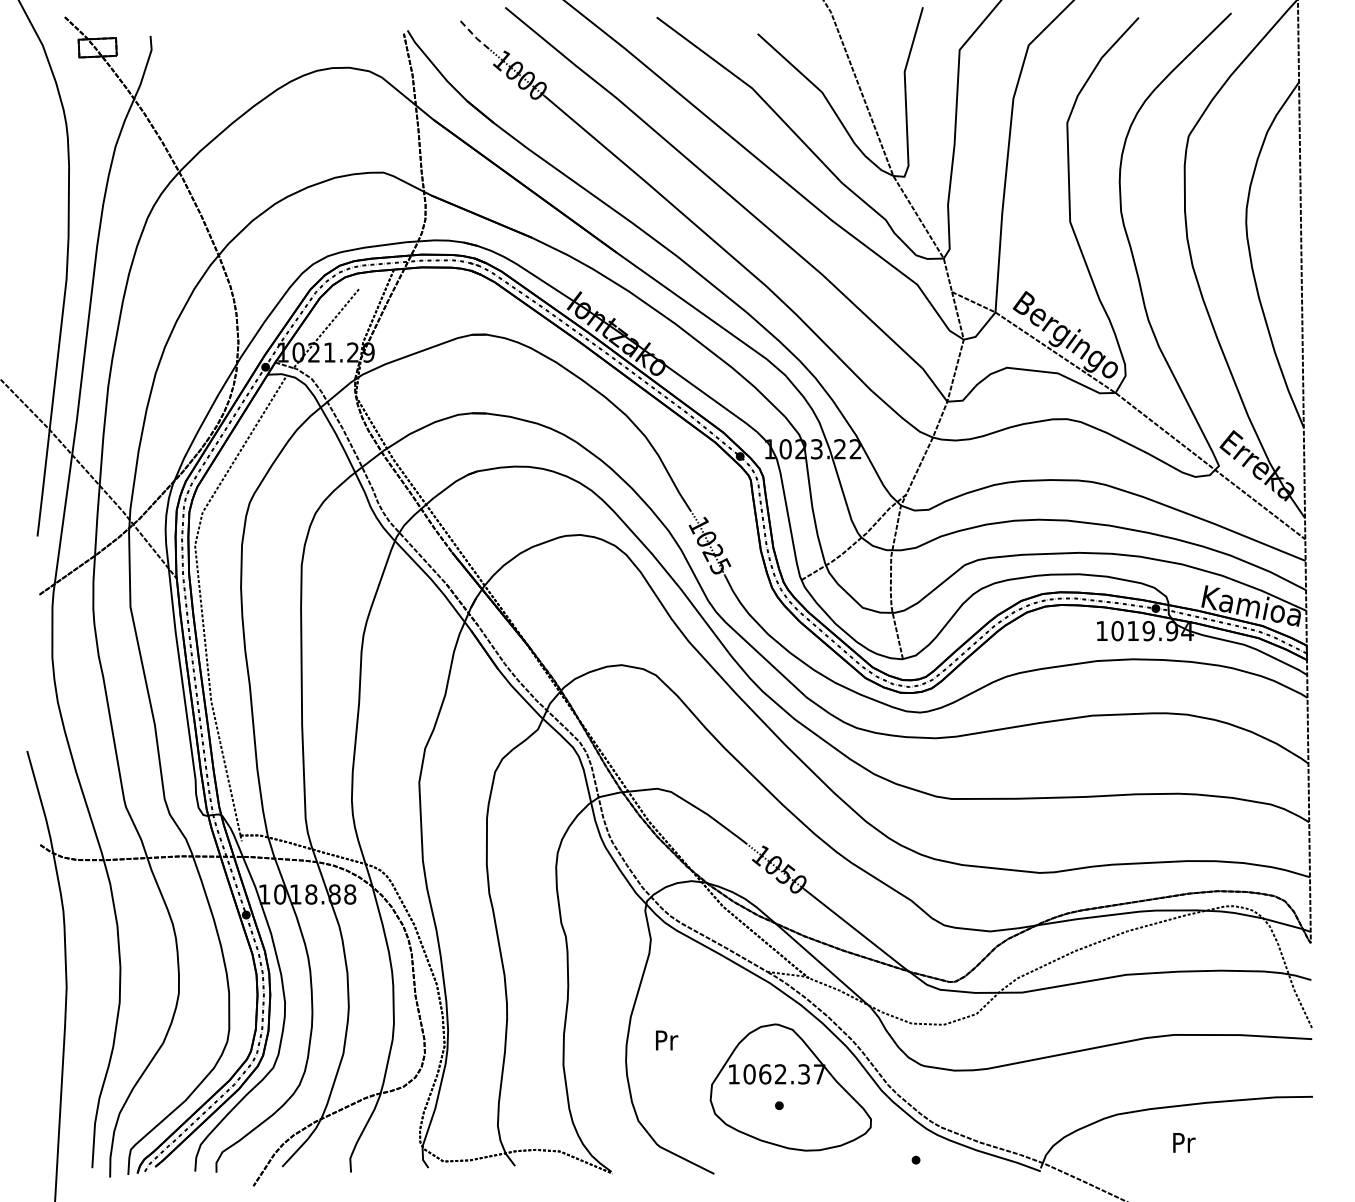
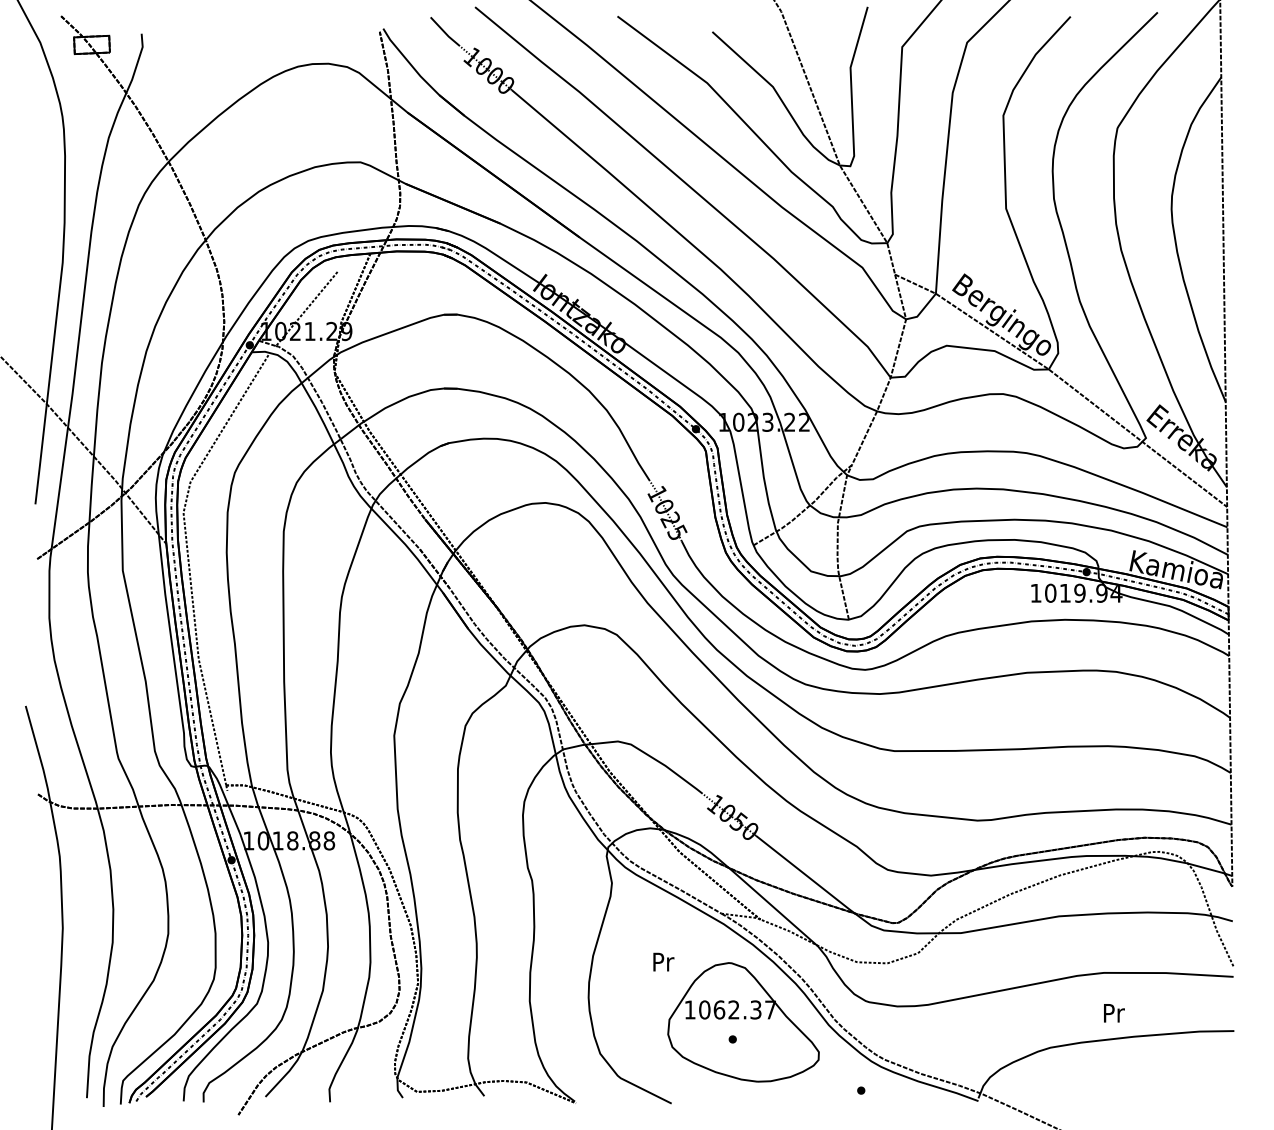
line: (473, 34) -> (445, 32), dashed -> solid
text: (667, 1040) -> (664, 962), moved
text: (1184, 1142) -> (1114, 1012), moved

